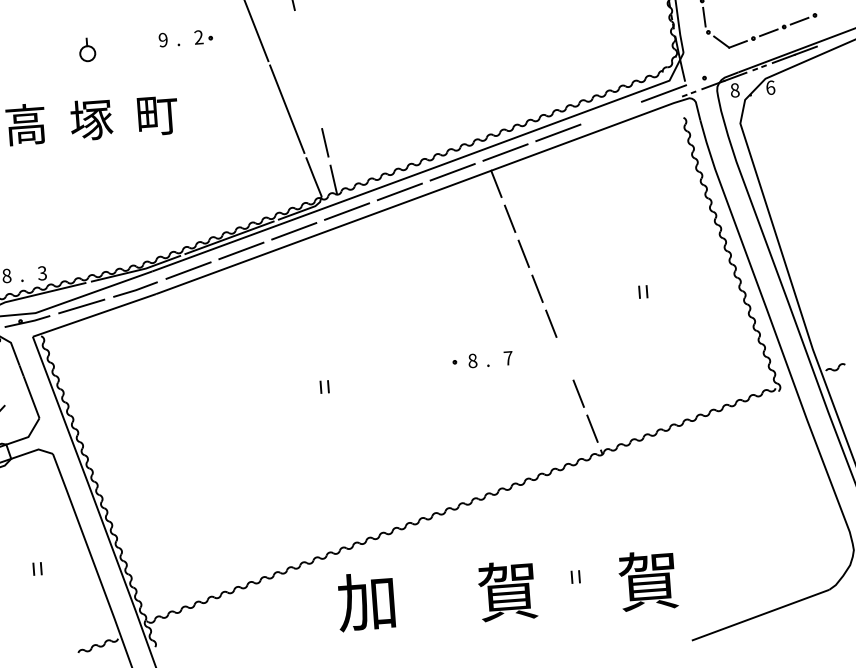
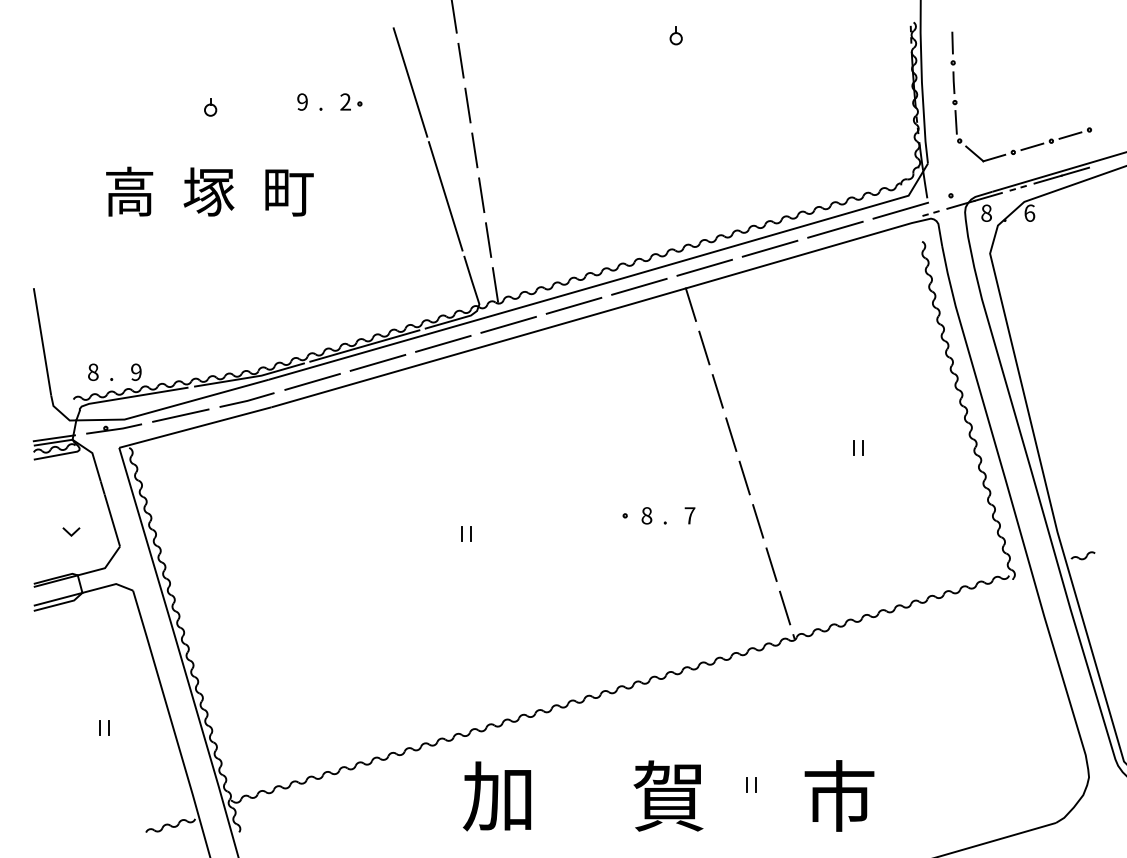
line: (299, 32) -> (467, 105), added
part: (87, 50) -> (210, 107), size x0.62
line: (308, 69) -> (474, 150), added
line: (316, 106) -> (481, 195), added
line: (611, 113) -> (835, 229), added
text: (42, 272) -> (136, 371), 3 -> 9
line: (565, 358) -> (758, 521), added
text: (648, 580) -> (838, 795), 賀 -> 市

